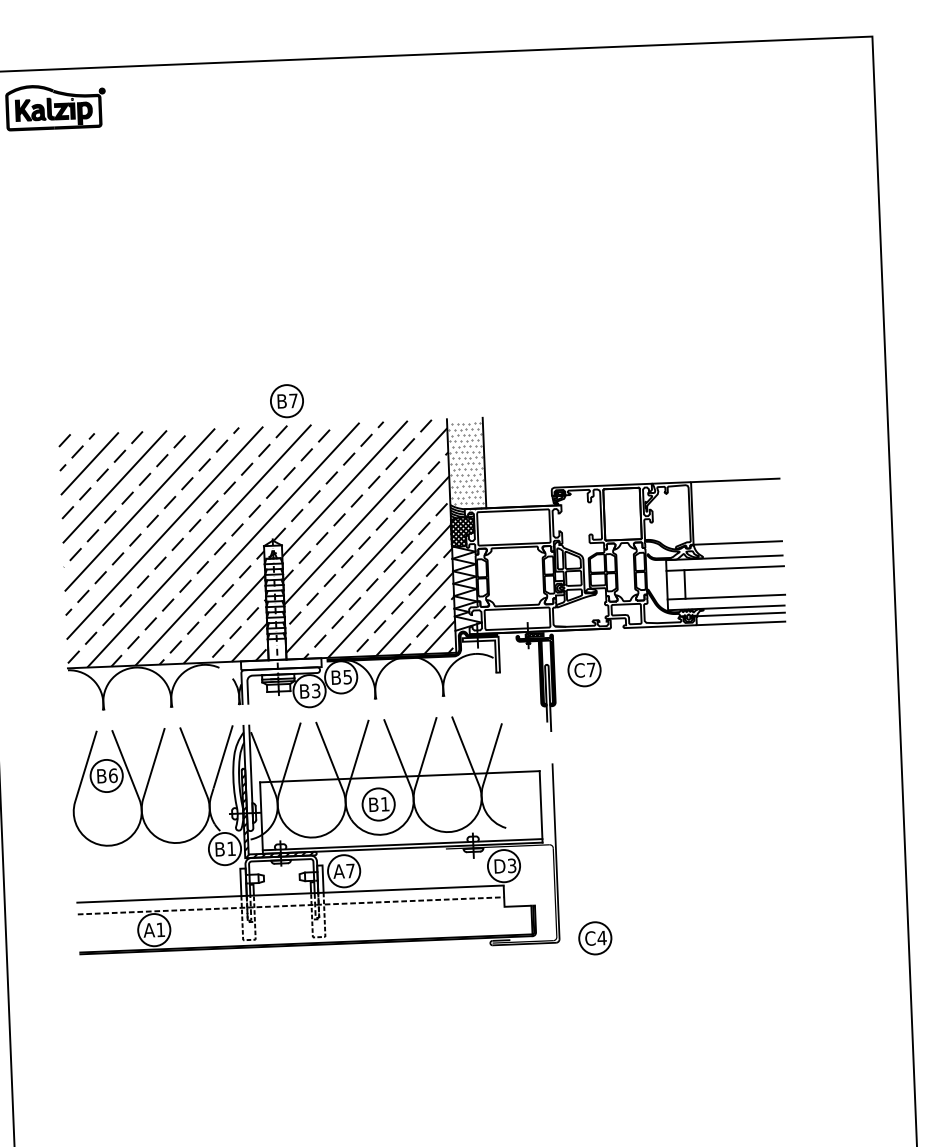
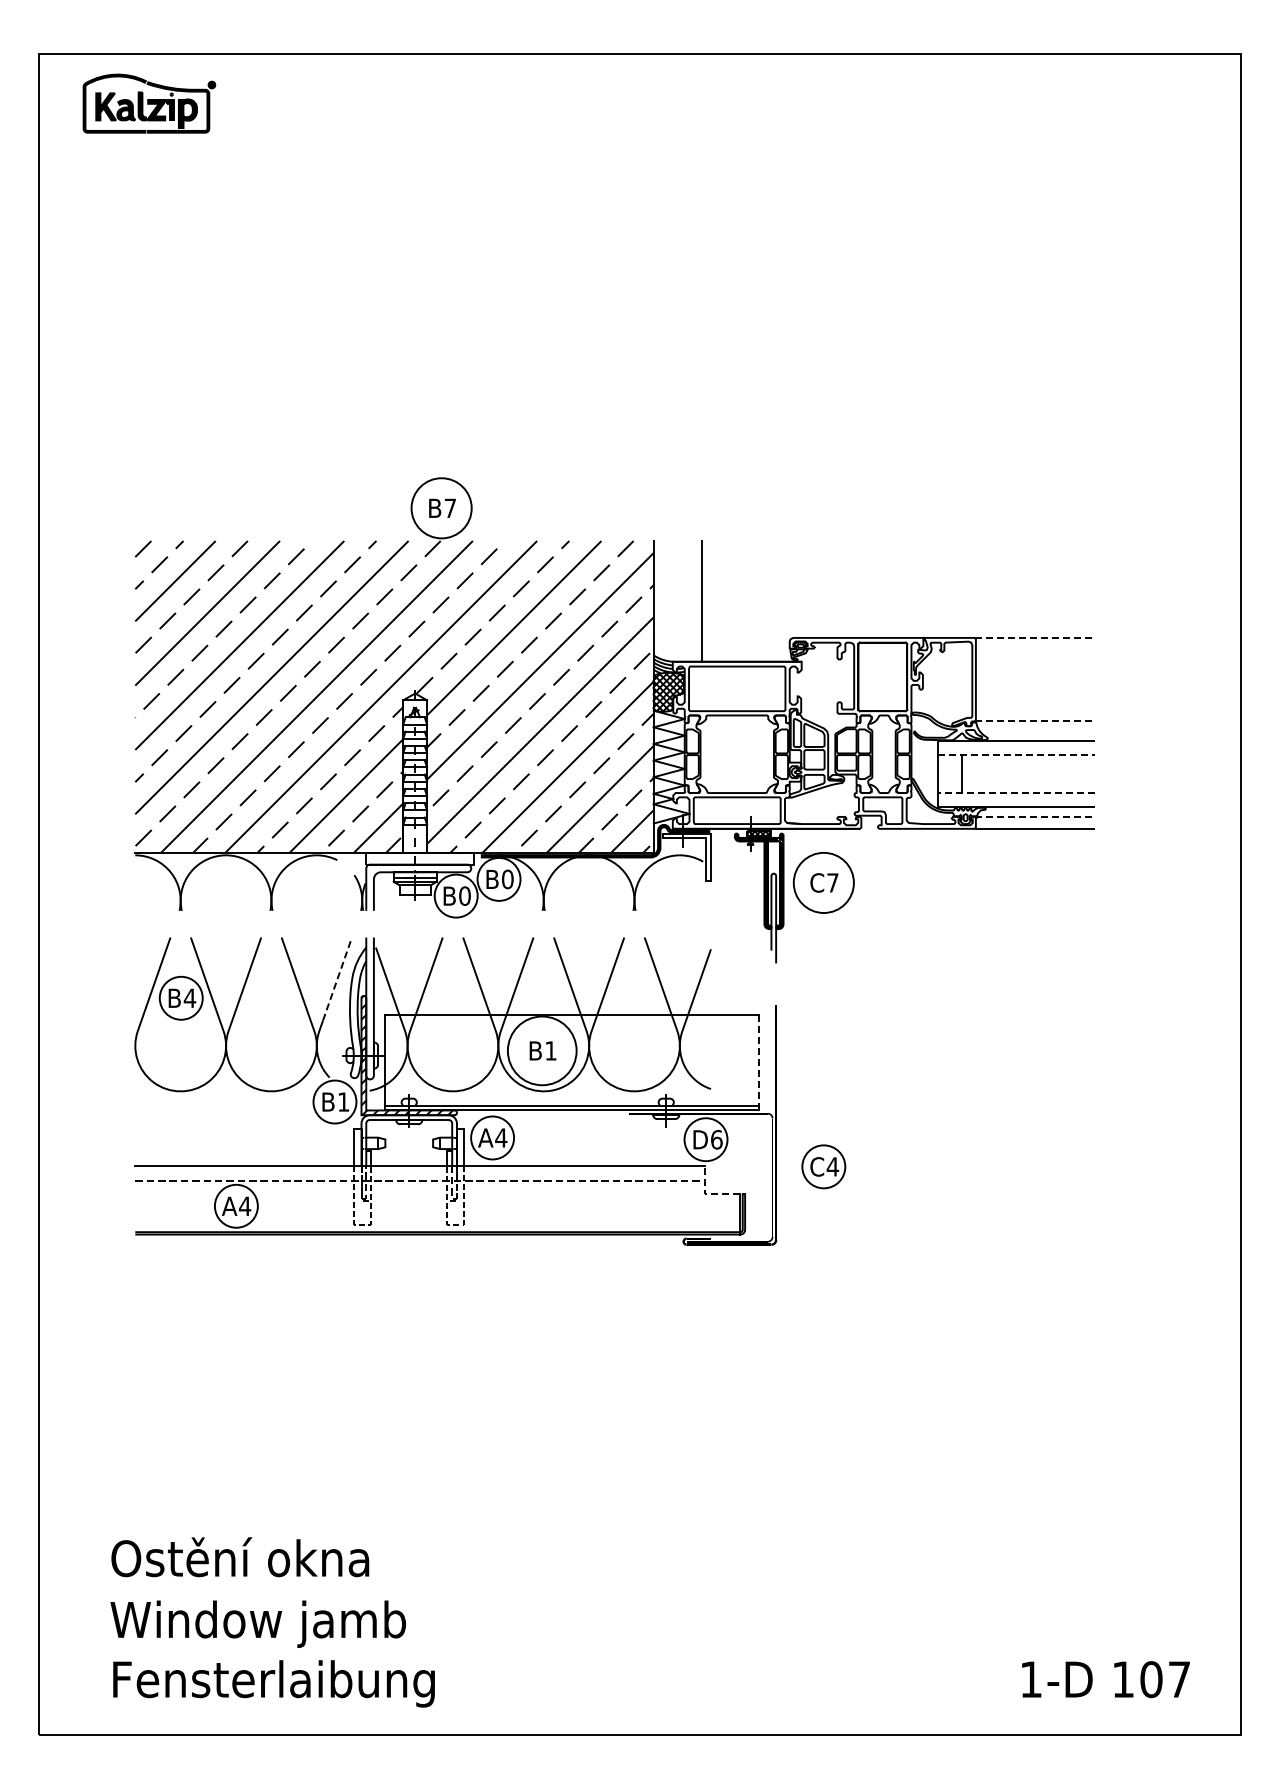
circle: (286, 400) -> (441, 507), size x1.4
hatch: (466, 466) -> (677, 604), removed
line: (735, 480) -> (1035, 637), solid -> dashed
line: (738, 542) -> (1035, 721), solid -> dashed
line: (725, 568) -> (1017, 754), solid -> dashed
line: (726, 597) -> (1016, 793), solid -> dashed
line: (741, 614) -> (1035, 816), solid -> dashed
circle: (584, 669) -> (823, 882), size x1.4
text: (347, 677) -> (507, 879), B5 -> B0
text: (315, 690) -> (464, 895), B3 -> B0
line: (223, 757) -> (337, 979), solid -> dashed
text: (112, 775) -> (189, 998), B6 -> B4
circle: (378, 804) -> (541, 1050), size x1.6
line: (541, 806) -> (758, 1062), solid -> dashed
text: (511, 865) -> (716, 1139), D3 -> D6
text: (350, 870) -> (501, 1137), A7 -> A4
line: (506, 906) -> (707, 1193), solid -> dashed
text: (160, 929) -> (244, 1205), A1 -> A4
part: (595, 938) -> (823, 1166), moved

